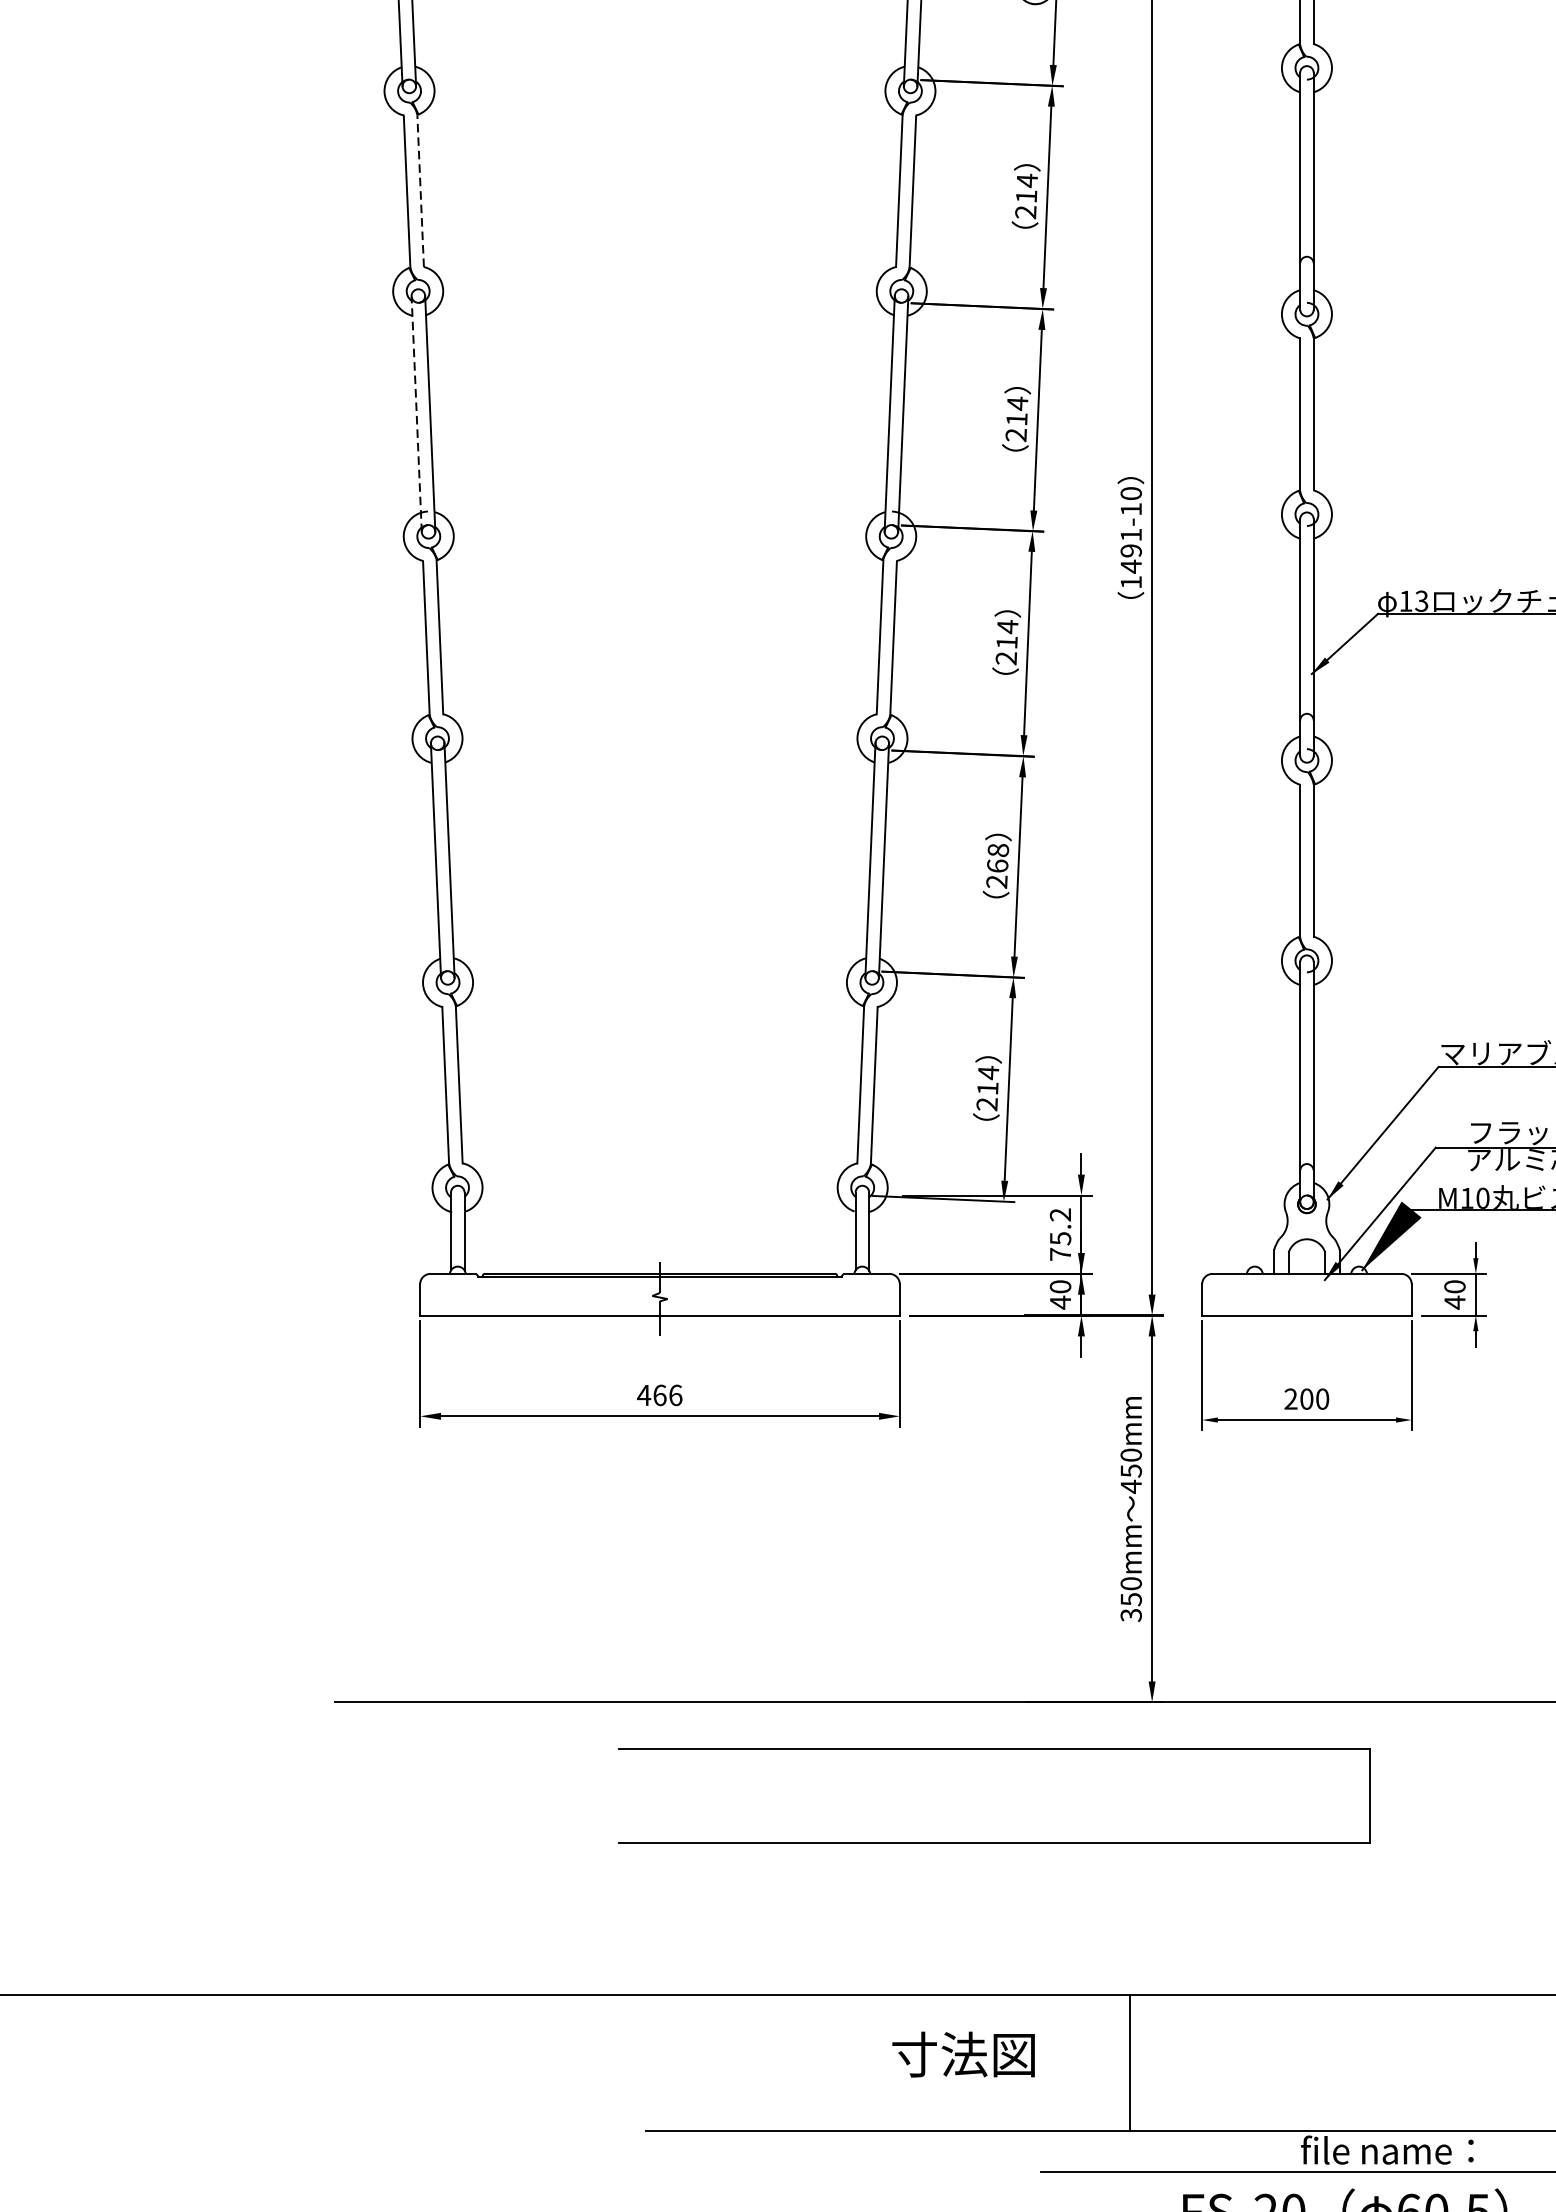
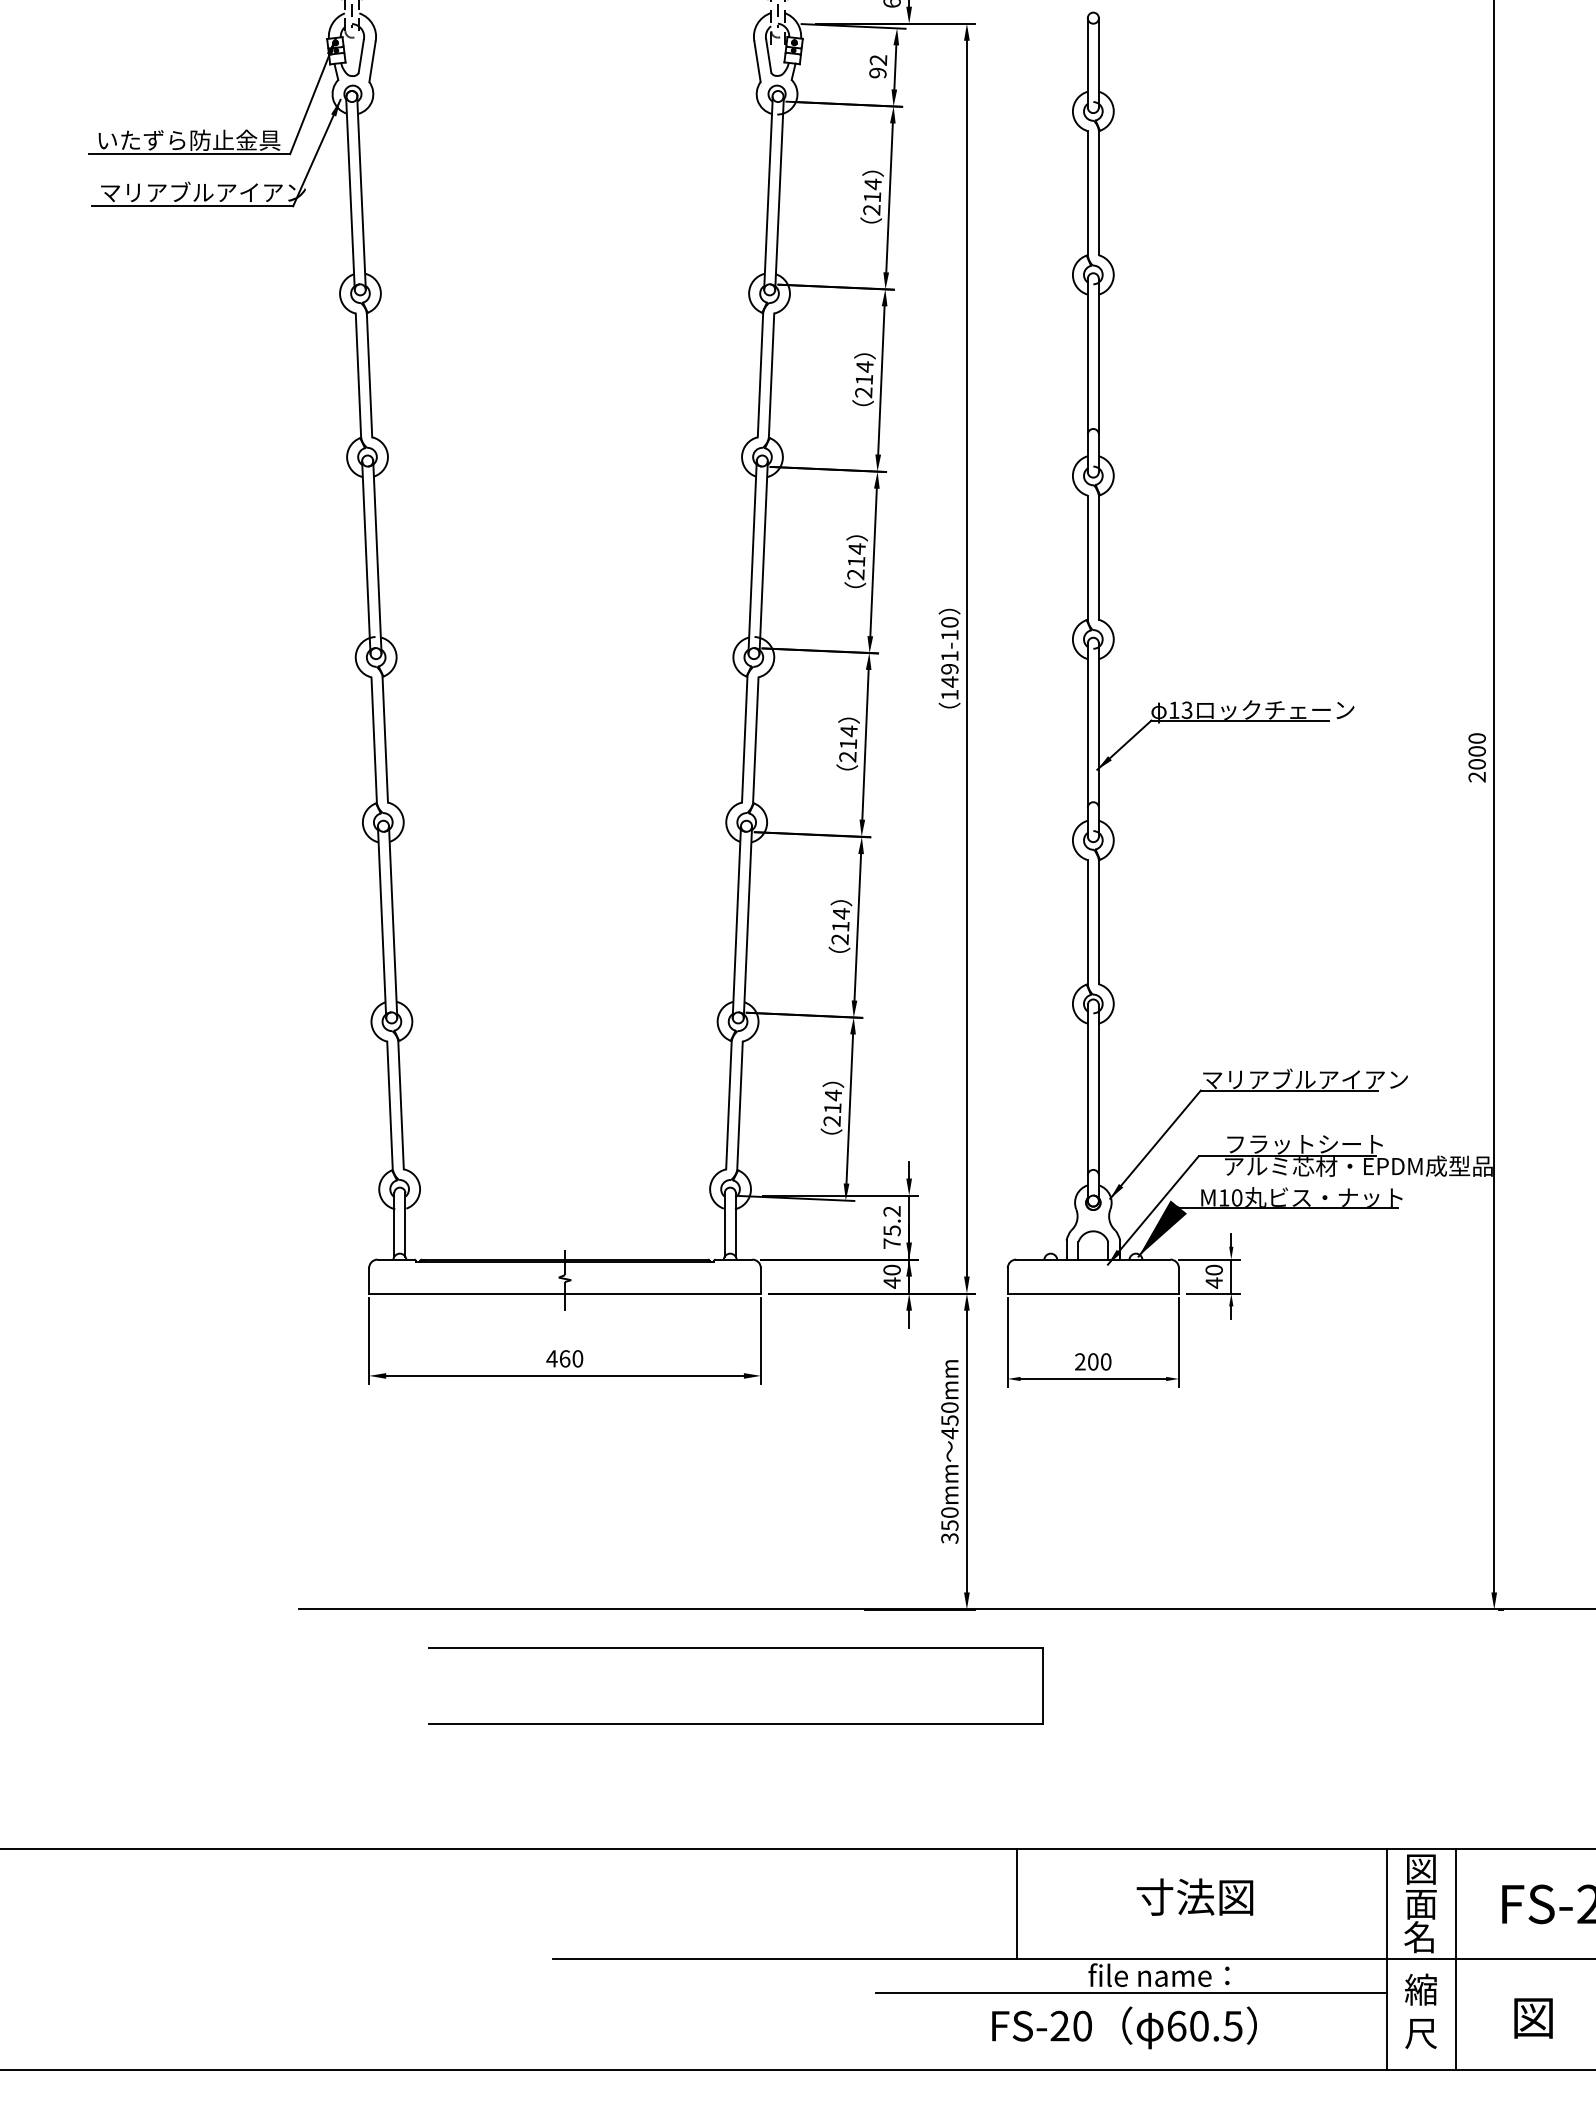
line: (420, 191) -> (369, 375), dashed -> solid
line: (416, 414) -> (366, 557), dashed -> solid
text: (998, 857) -> (841, 919), 268 -> 214
text: (675, 1394) -> (577, 1358), 466 -> 460
part: (993, 1750) -> (735, 1648), moved
text: (963, 2053) -> (1194, 1896), moved
line: (1130, 2062) -> (1017, 1903), moved

